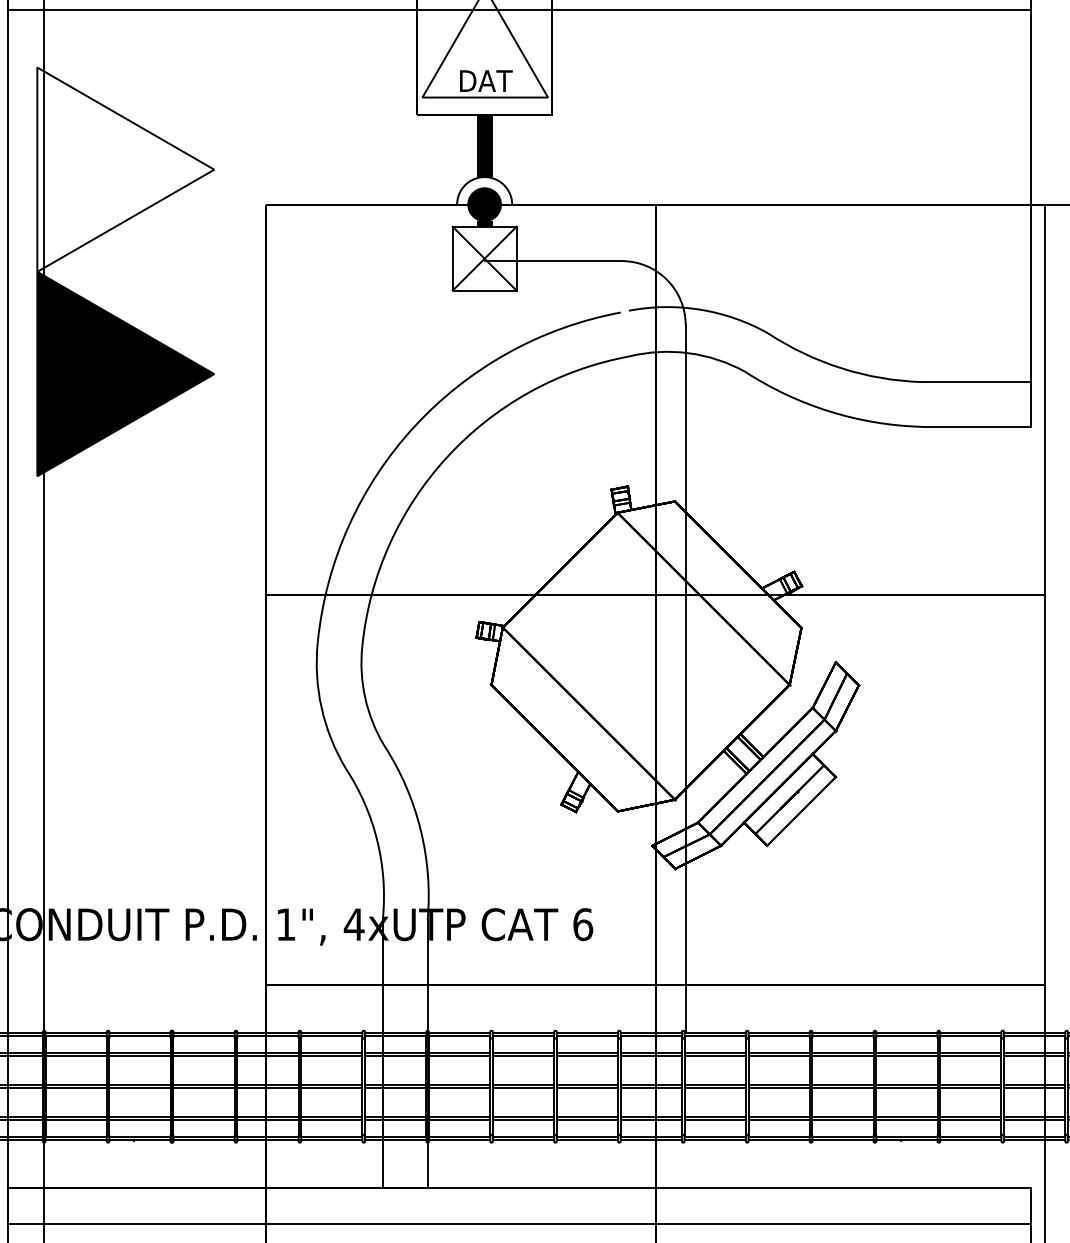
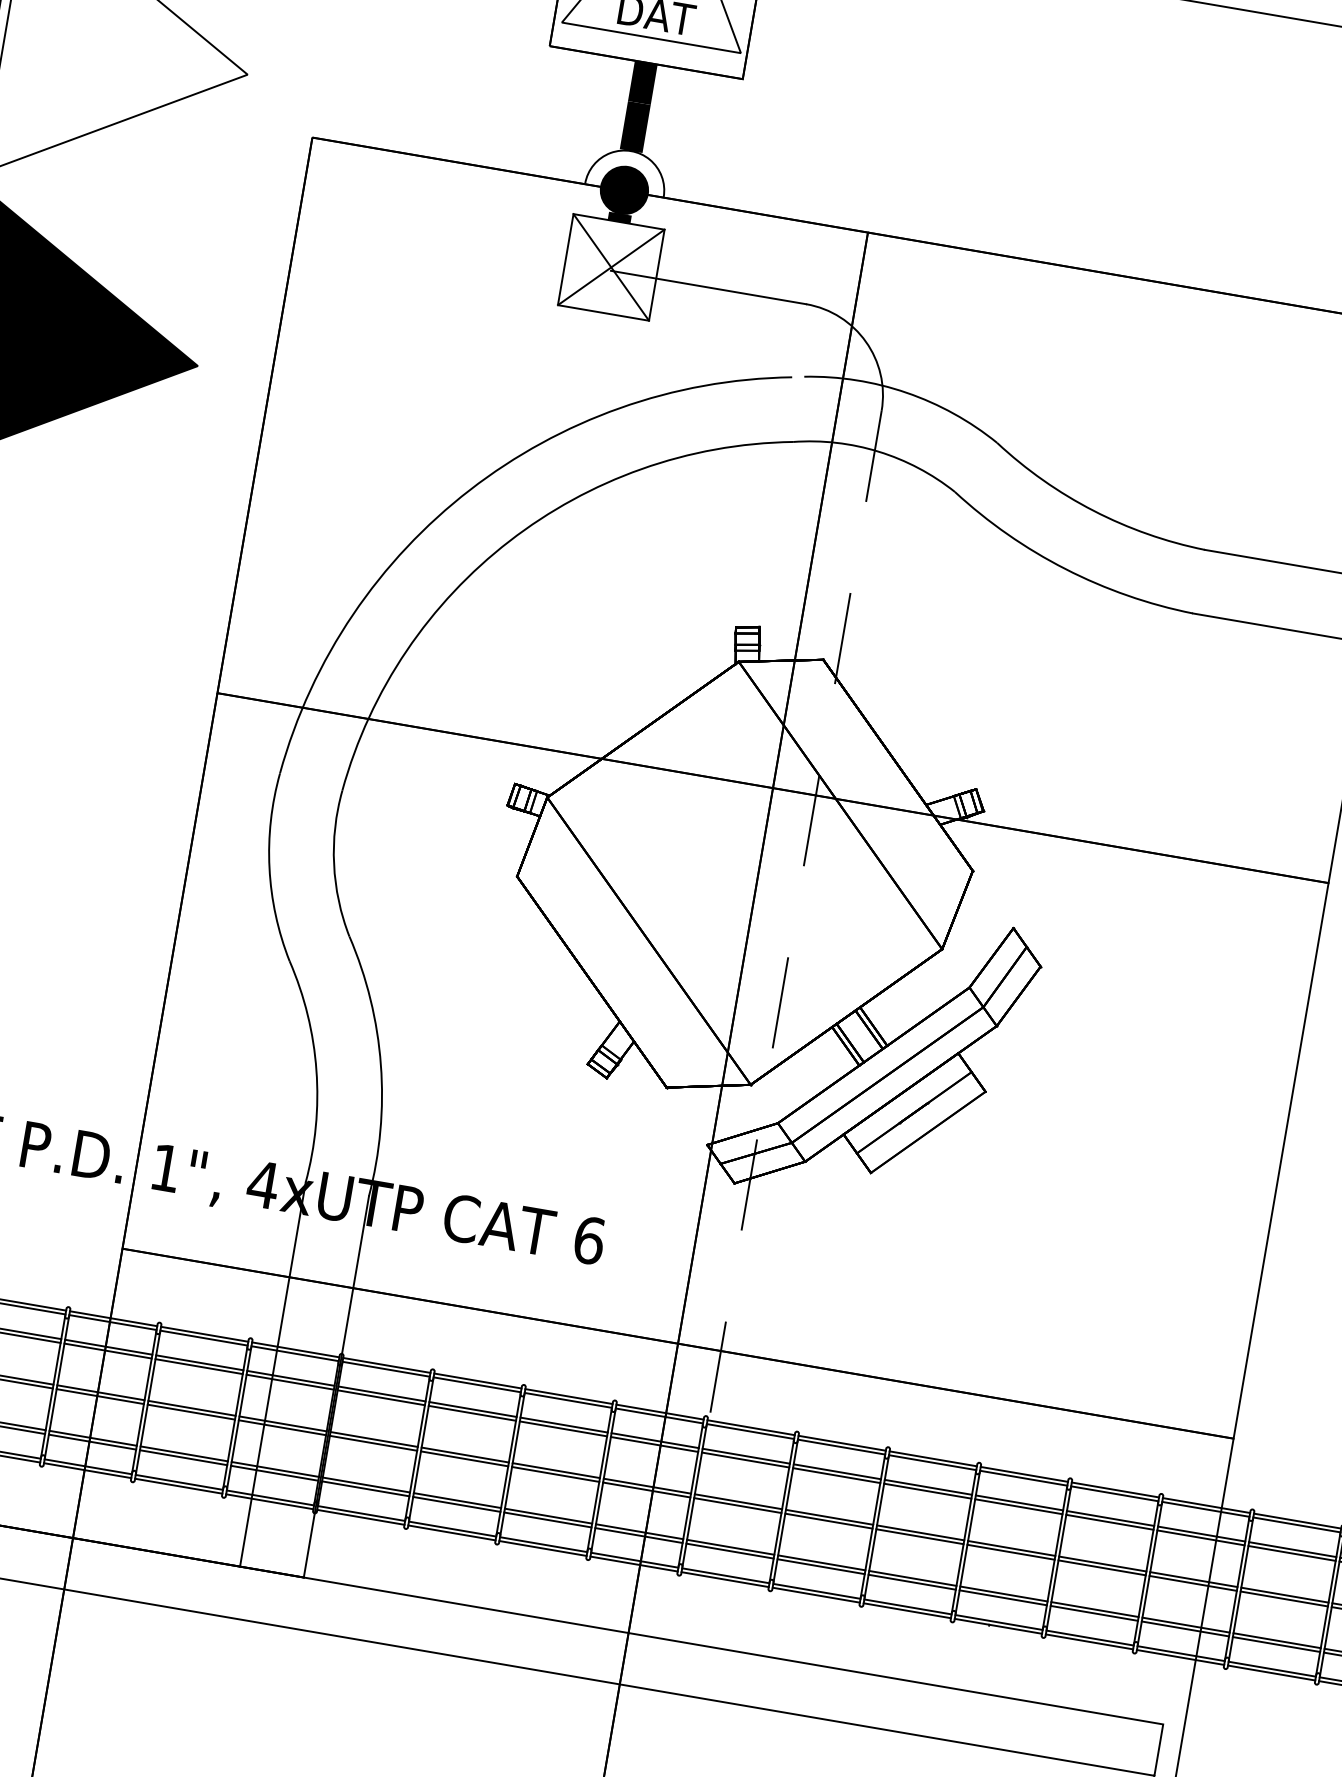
line: (685, 679) -> (795, 916), solid -> dashed

